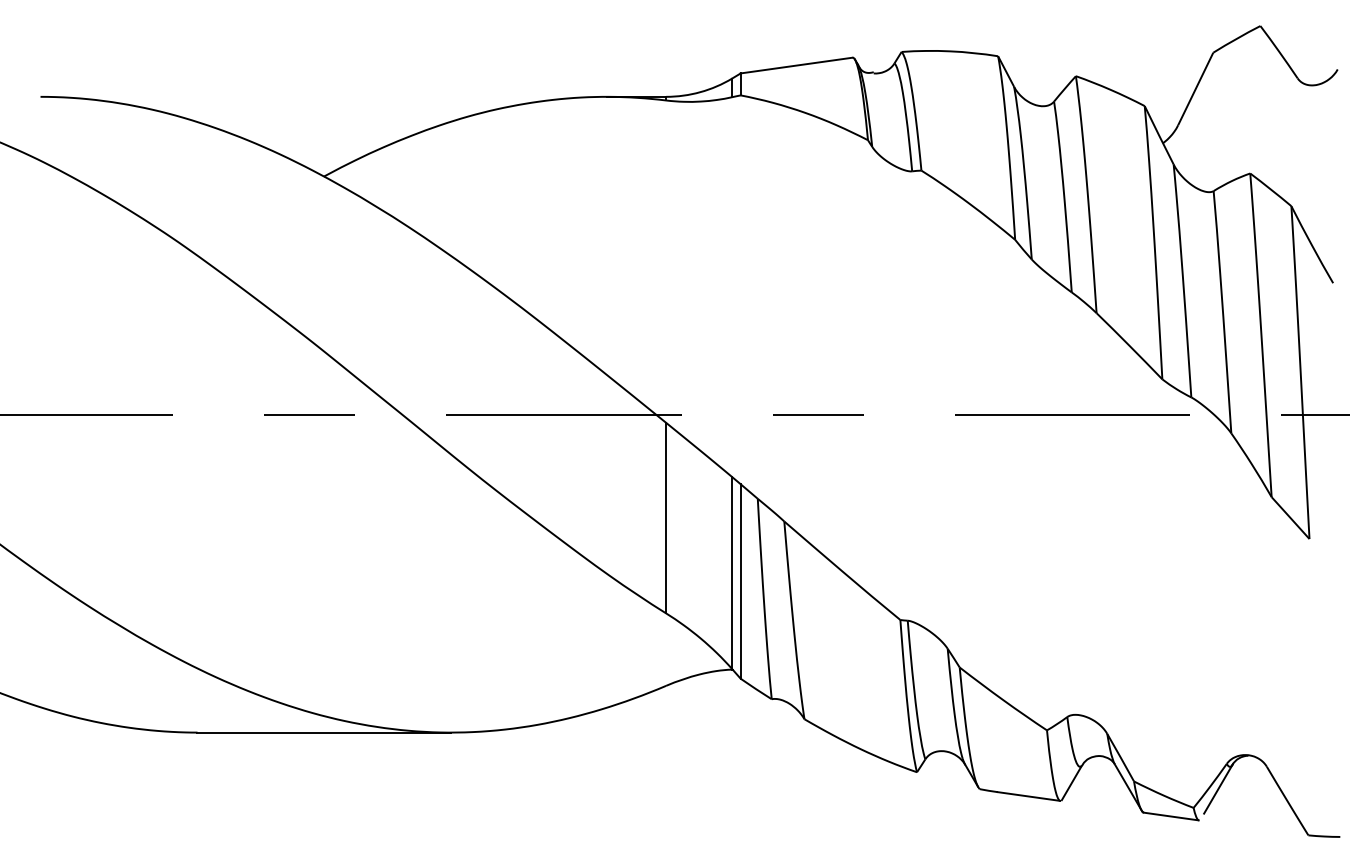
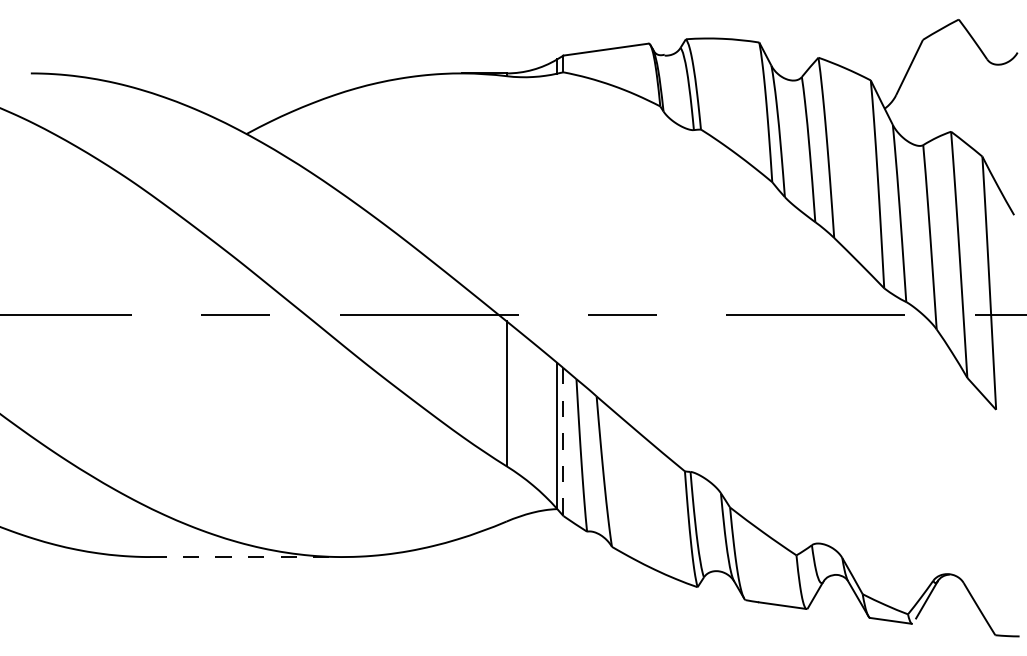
line: (740, 581) -> (563, 442), solid -> dashed
line: (324, 732) -> (246, 556), solid -> dashed

